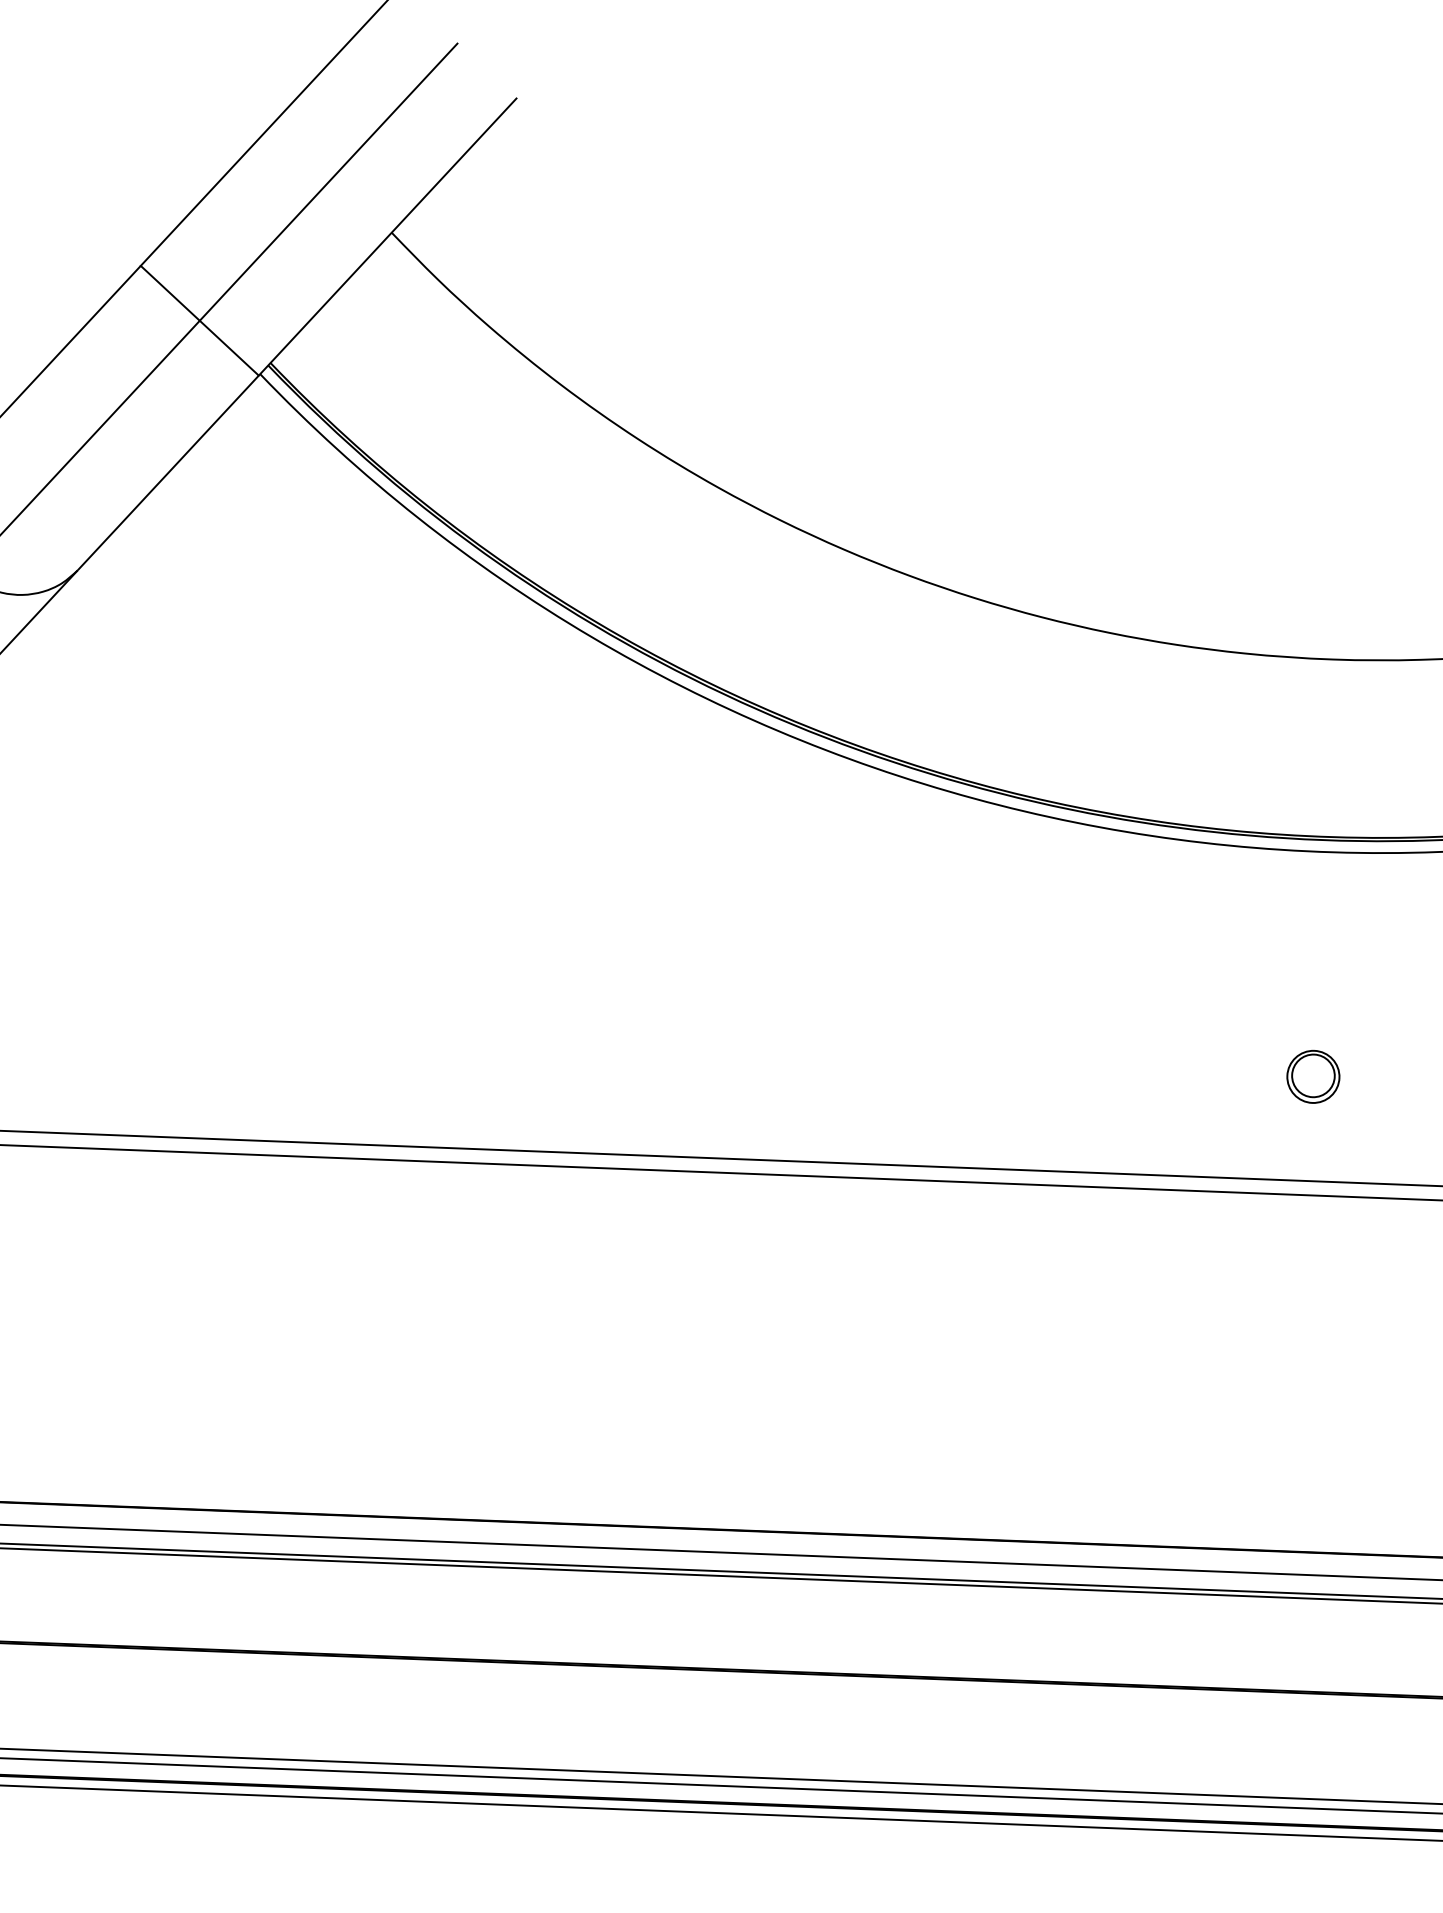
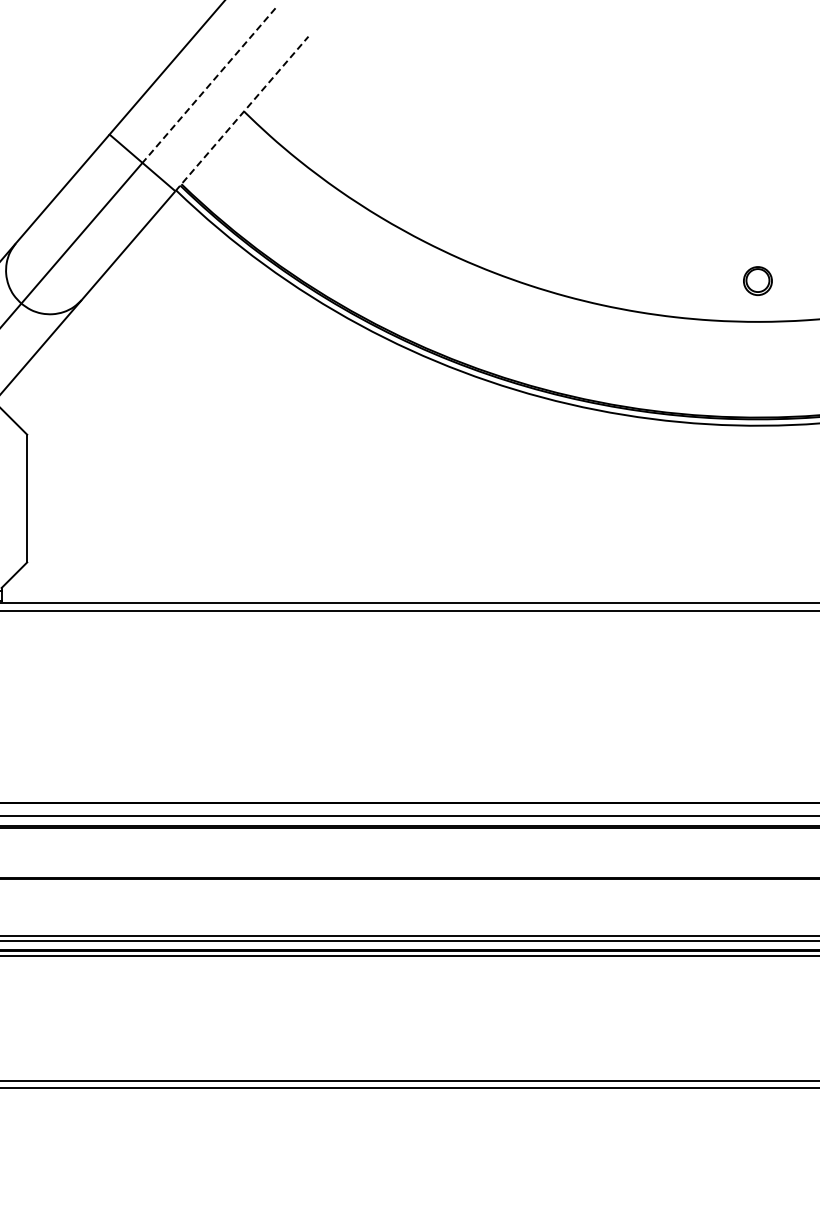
line: (329, 182) -> (209, 85), solid -> dashed
line: (386, 236) -> (241, 113), solid -> dashed
part: (1312, 1075) -> (757, 280), moved

